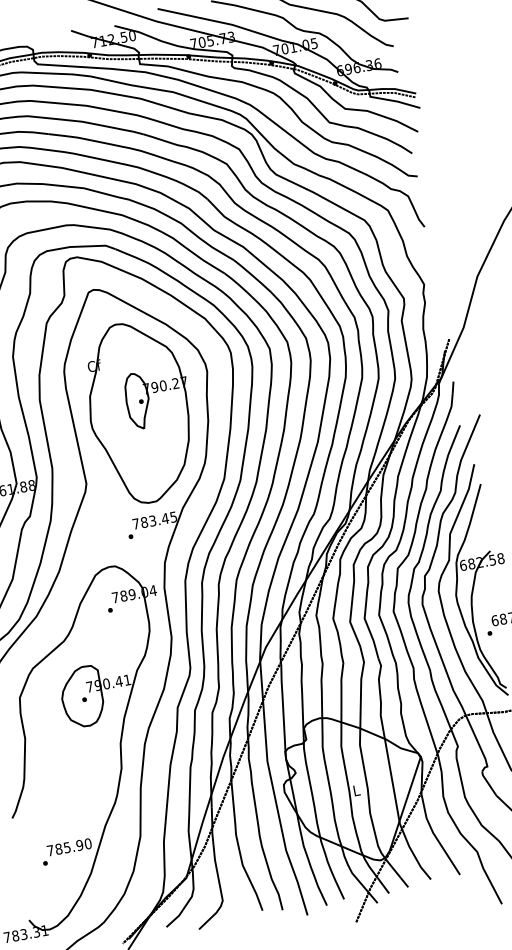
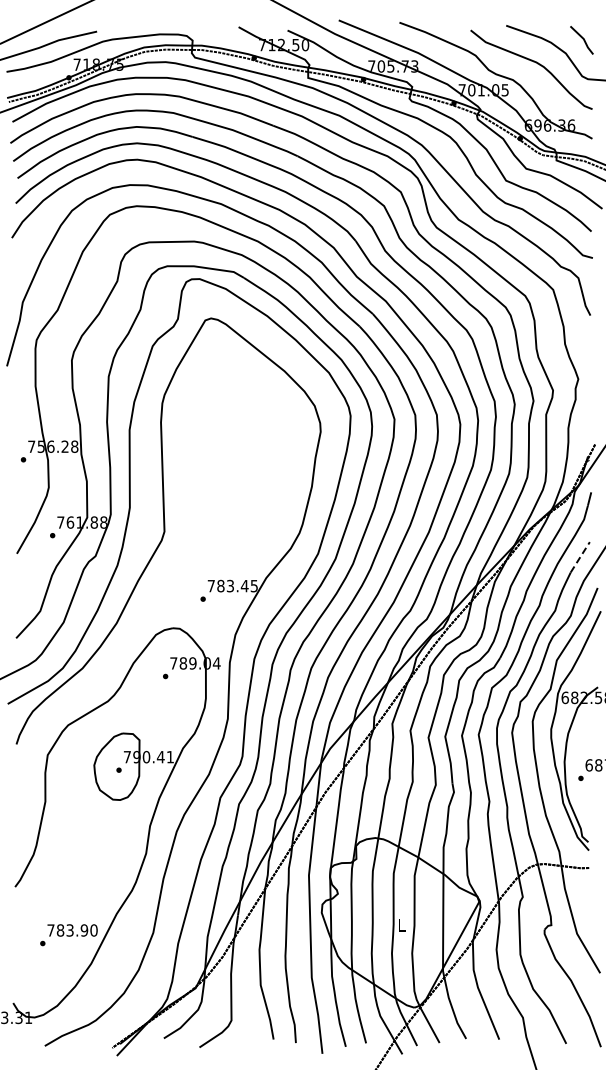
part: (140, 412) -> (238, 463), removed
line: (454, 439) -> (580, 556), solid -> dashed
text: (66, 846) -> (69, 929), 785.90 -> 783.90

